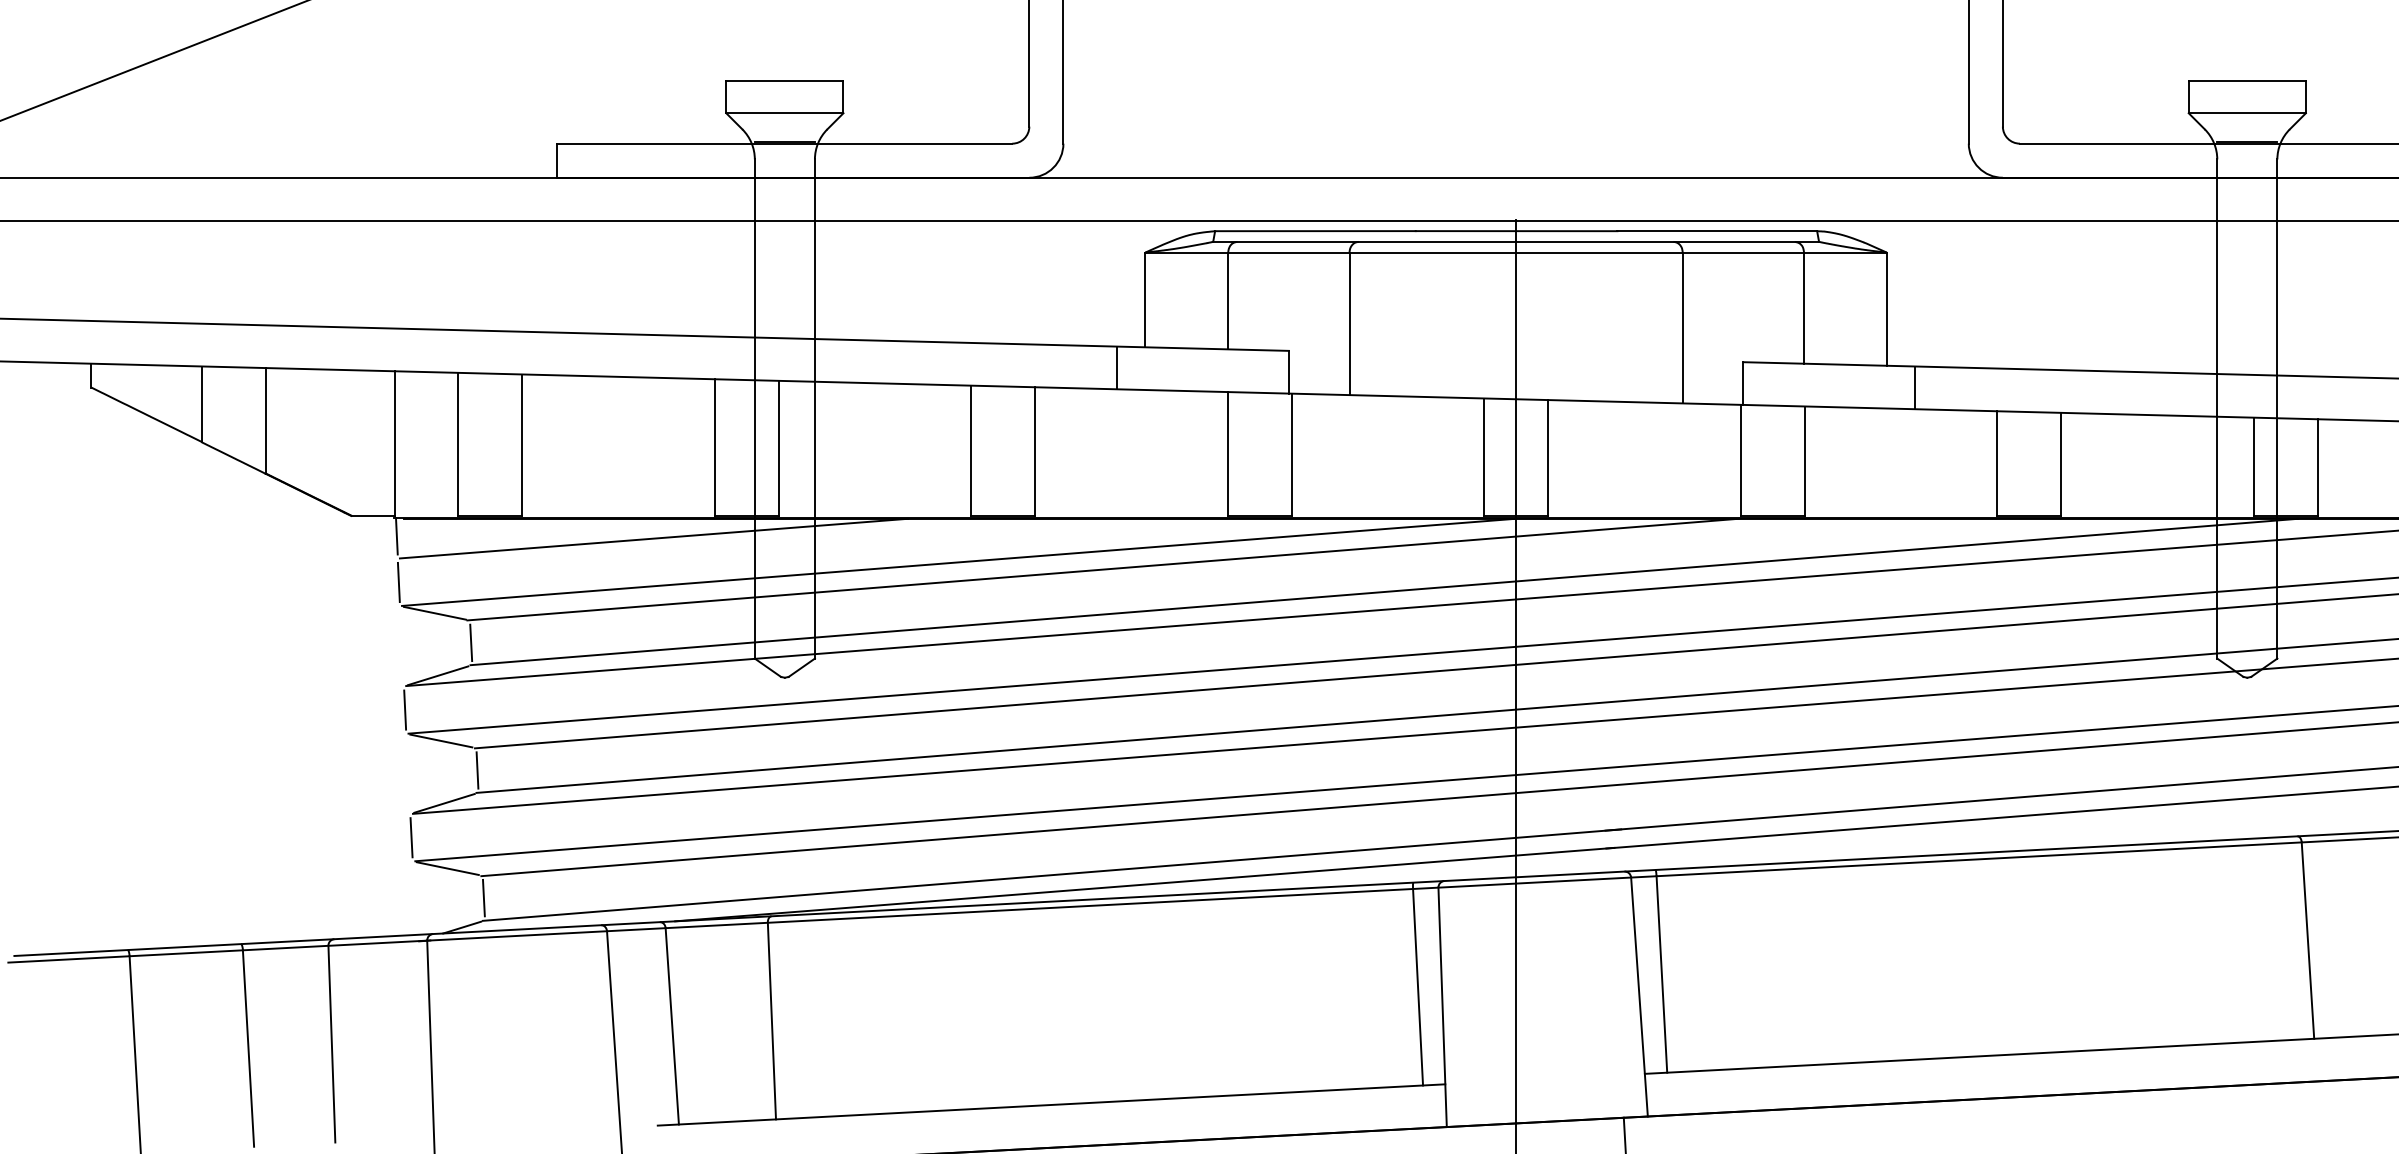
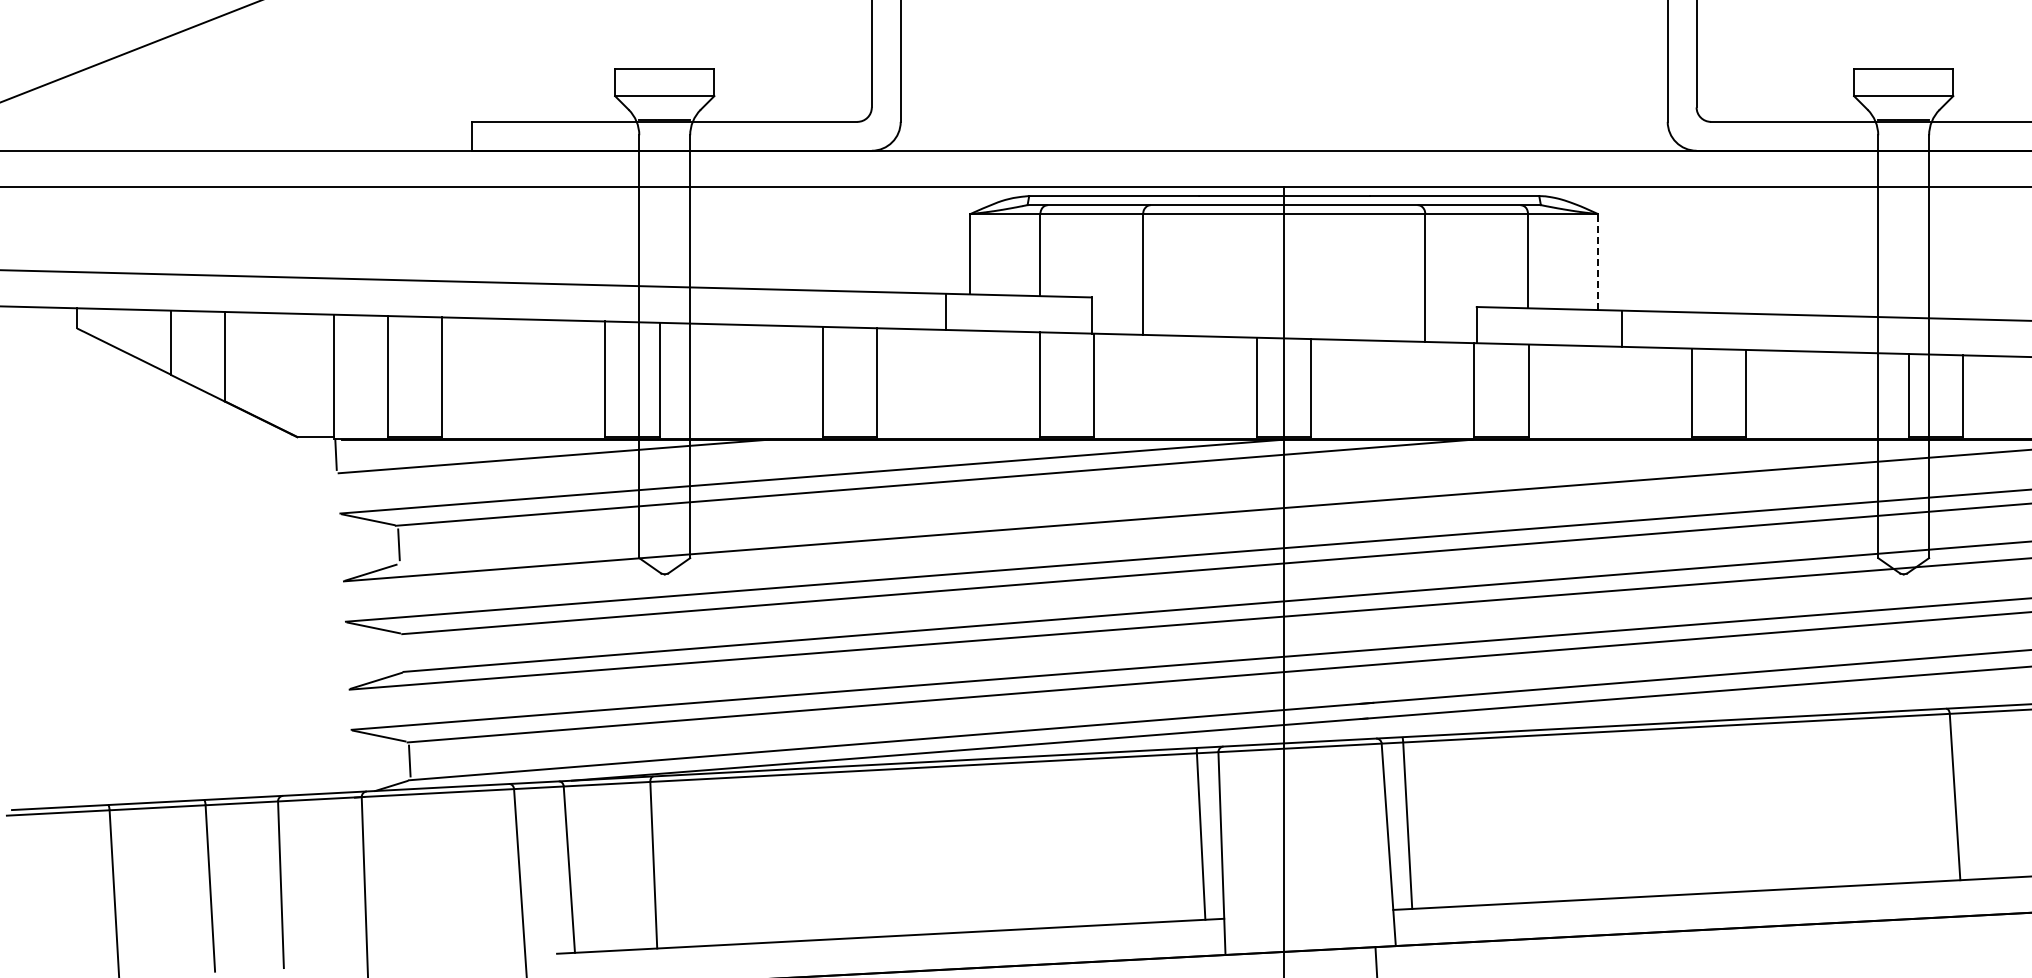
line: (1887, 309) -> (1598, 262), solid -> dashed
line: (398, 582) -> (337, 493), removed
line: (1384, 591) -> (1172, 501), removed
line: (404, 709) -> (342, 601), removed
line: (477, 769) -> (404, 652), removed
line: (411, 837) -> (348, 709), removed

